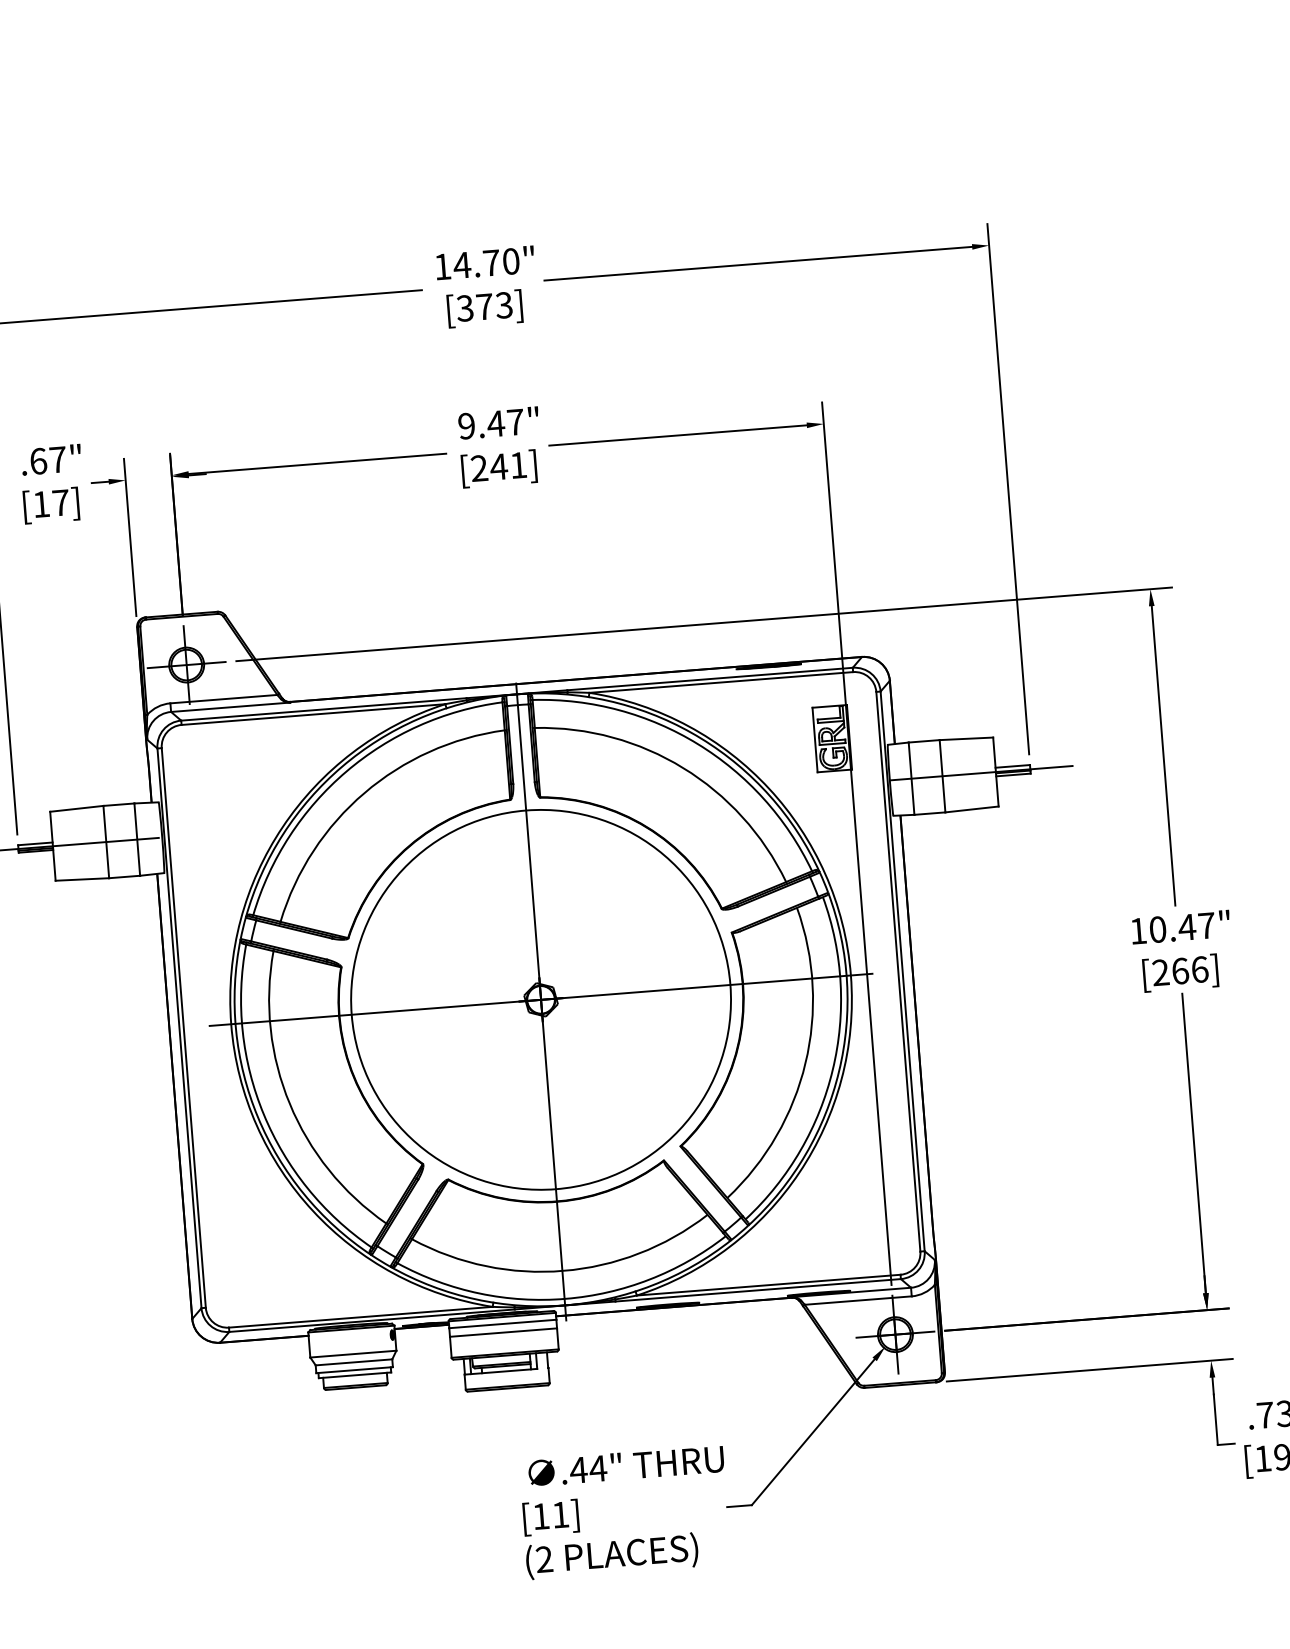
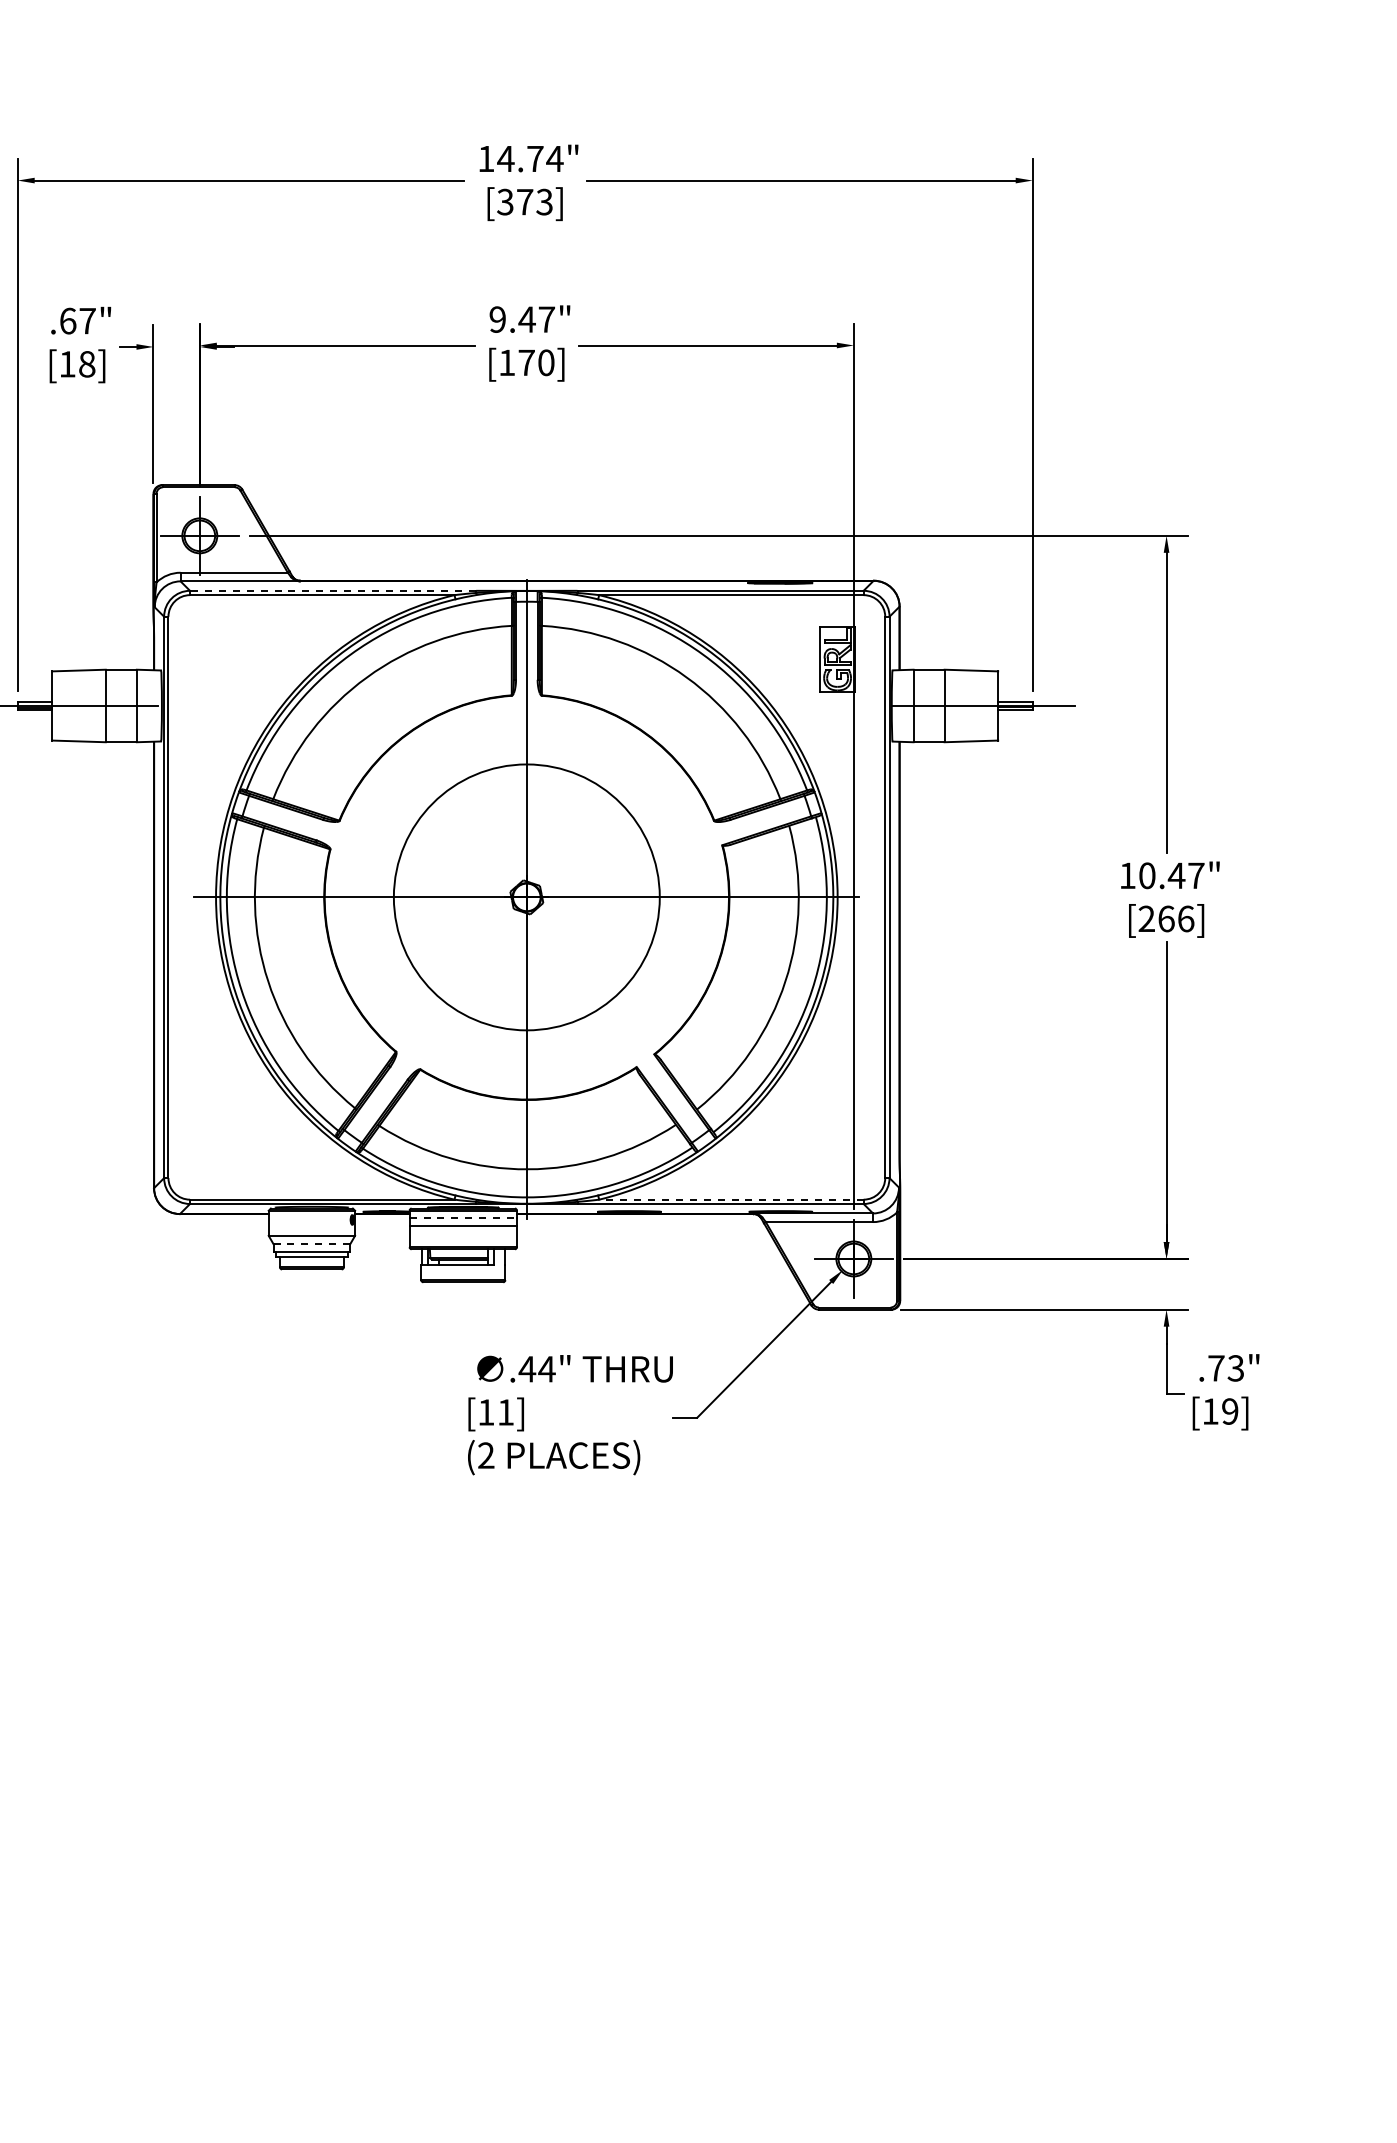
text: (510, 261) -> (554, 158), 14.70" -> 14.74"
text: (498, 466) -> (526, 362), [241] -> [170]
text: (61, 503) -> (87, 364), [17] -> [18]
line: (323, 709) -> (332, 590), solid -> dashed
circle: (540, 999) -> (526, 897), size x0.7
line: (767, 1285) -> (730, 1199), solid -> dashed
line: (503, 1323) -> (463, 1217), solid -> dashed
line: (354, 1362) -> (312, 1244), solid -> dashed

